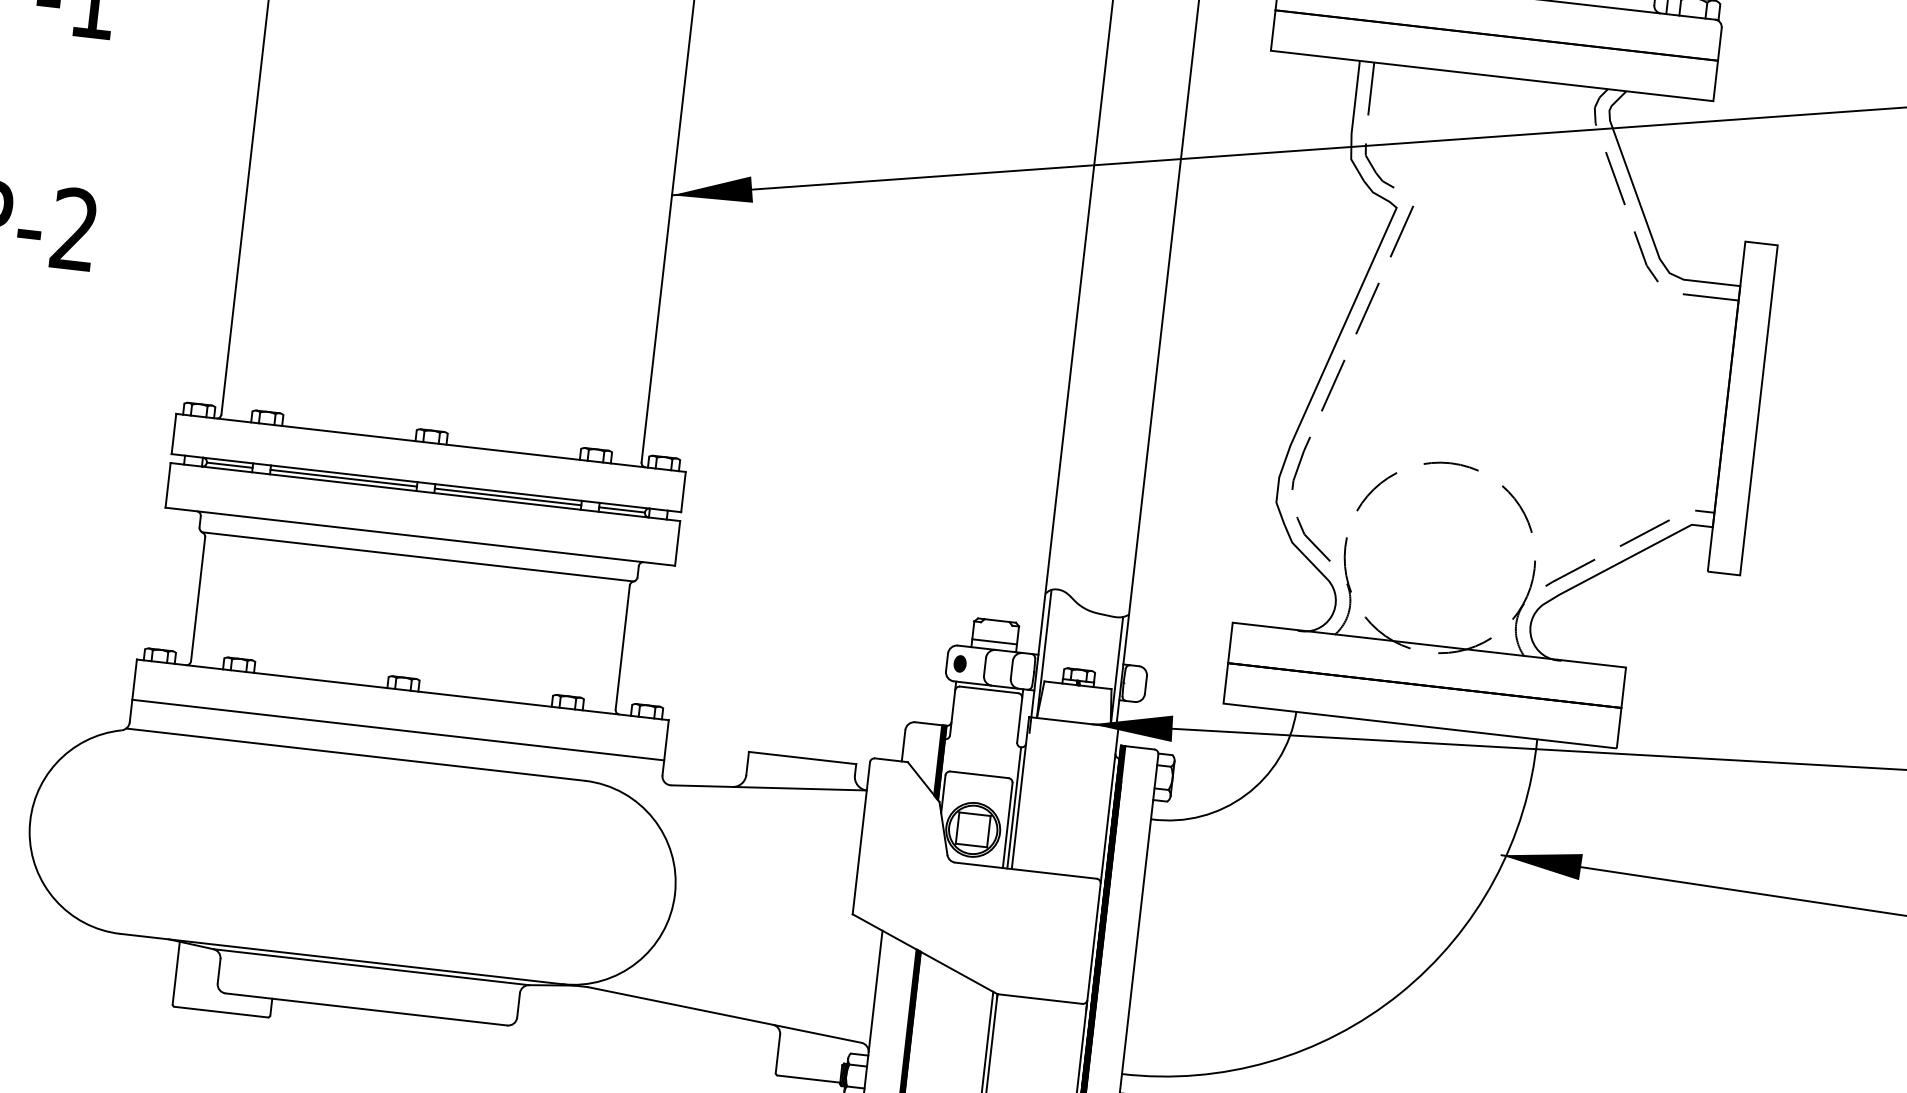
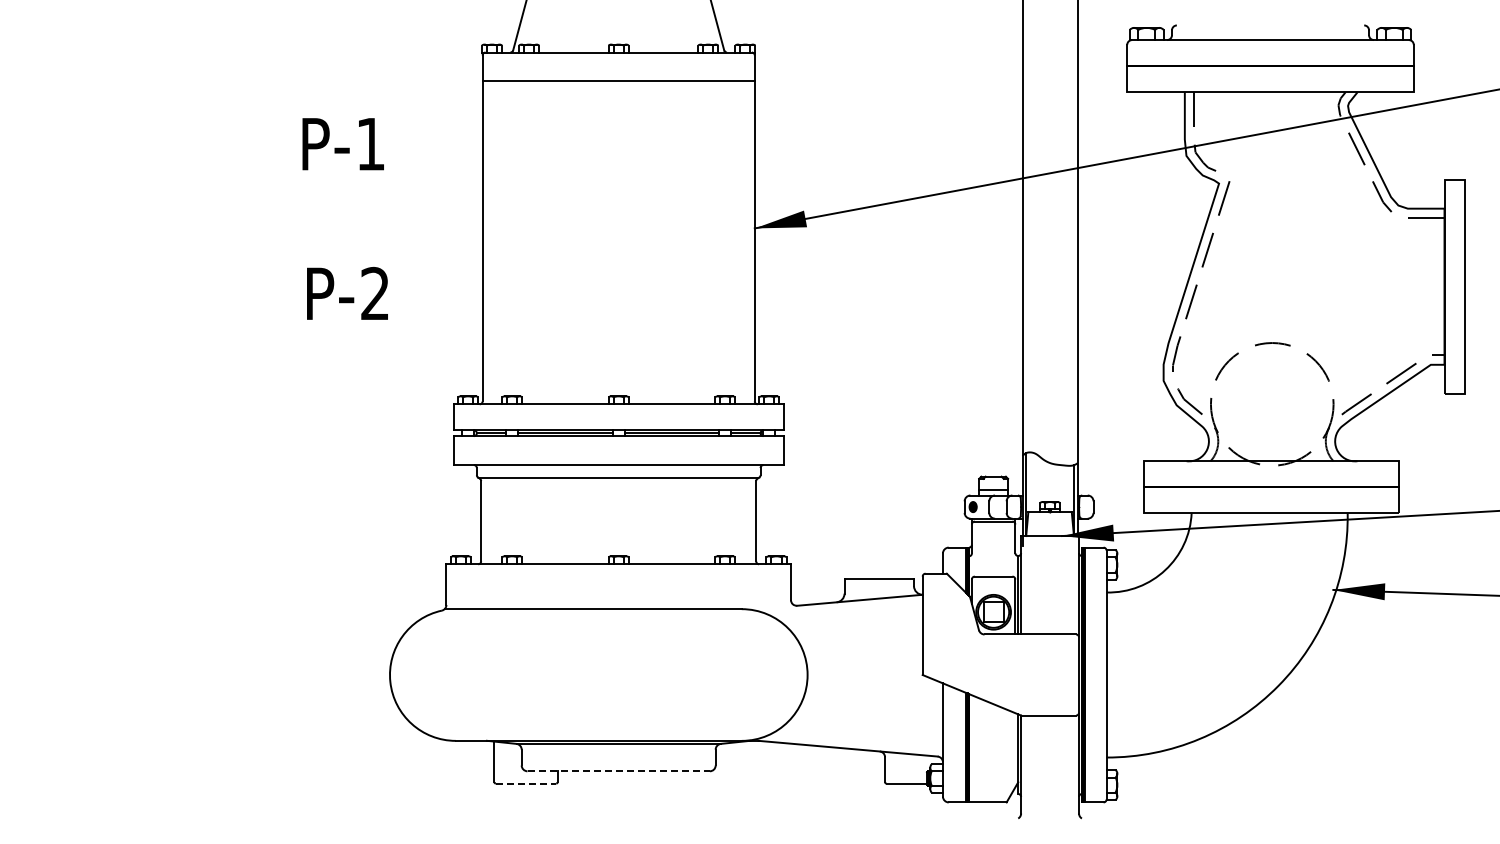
line: (397, 730) -> (618, 590), removed
line: (367, 1009) -> (619, 771), solid -> dashed
line: (221, 1012) -> (526, 783), solid -> dashed

